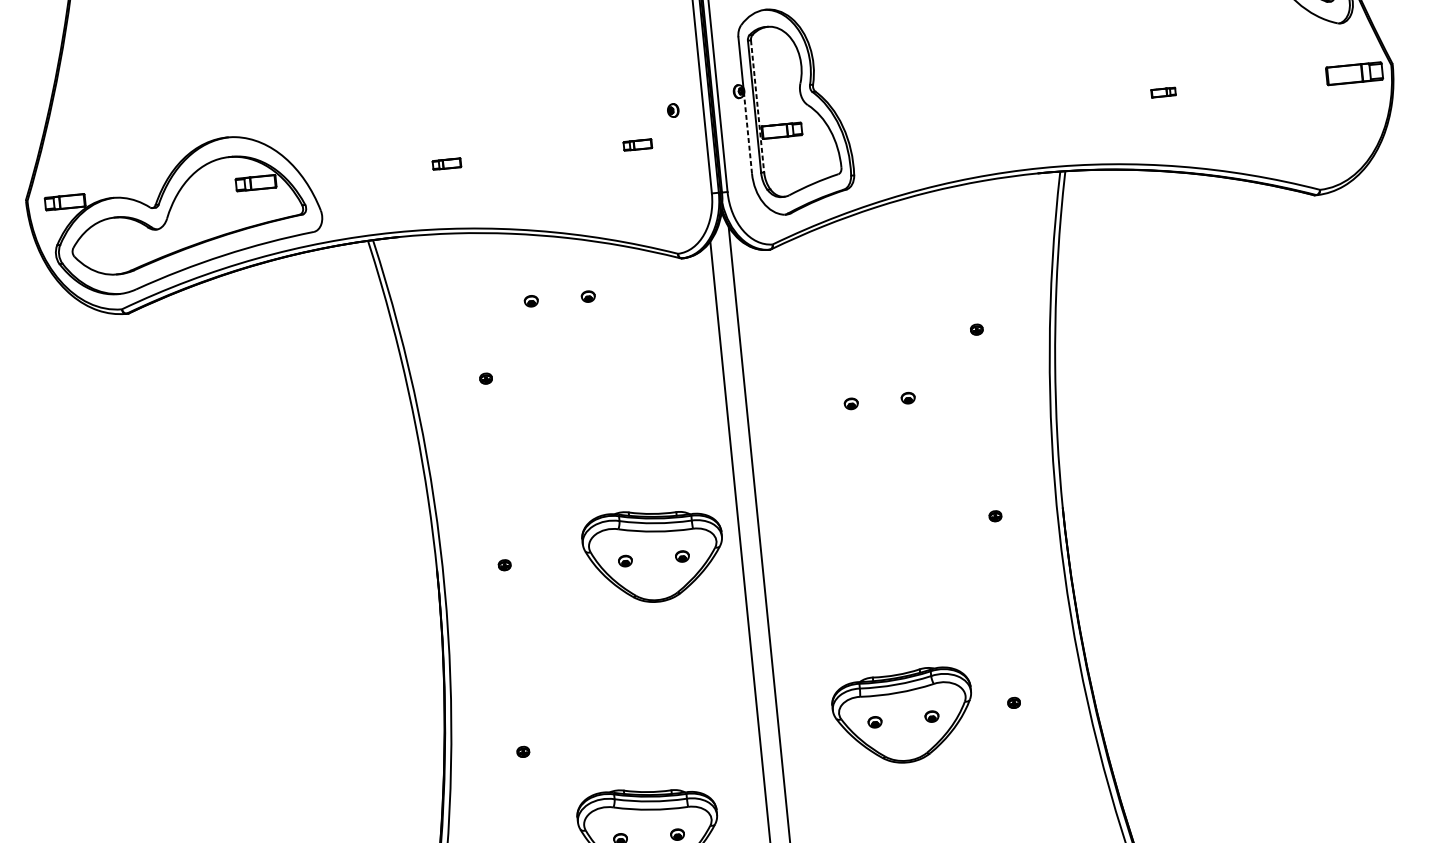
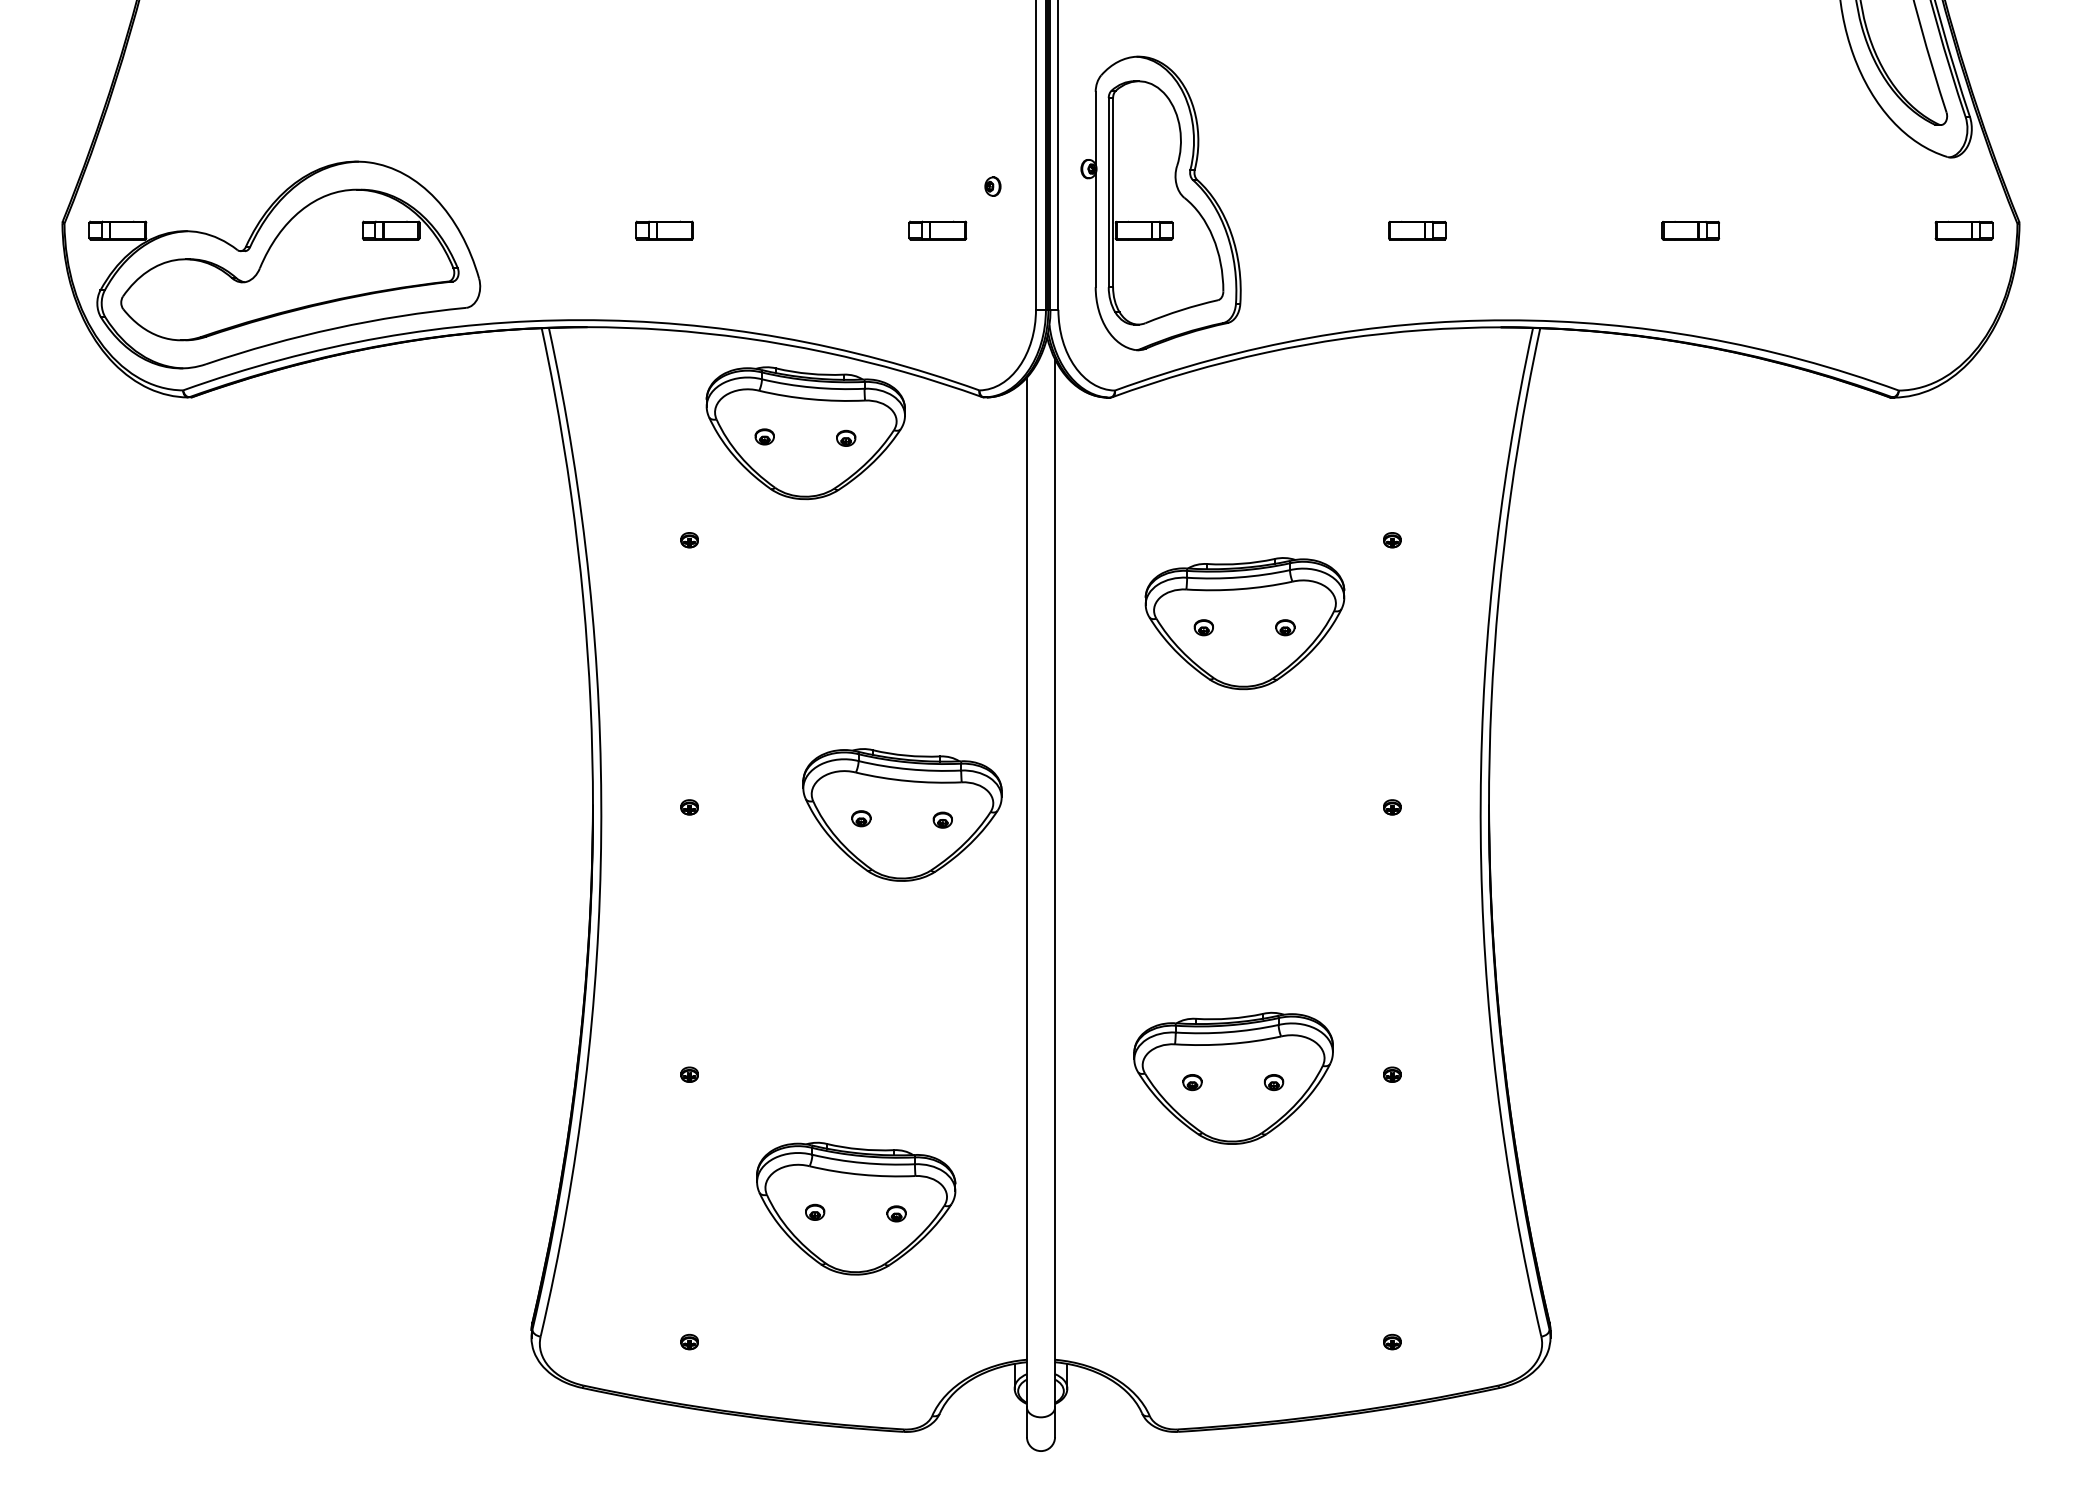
part: (1354, 73) -> (1963, 230), size x0.71
part: (1163, 92) -> (1690, 230), size x1.67
line: (757, 106) -> (1113, 192), dashed -> solid
part: (972, 111) -> (1417, 230), added
line: (747, 134) -> (1095, 230), dashed -> solid
part: (637, 145) -> (937, 230), size x1.43
part: (446, 164) -> (664, 230), size x1.43
part: (559, 296) -> (805, 433), added
part: (879, 398) -> (1244, 623), added

